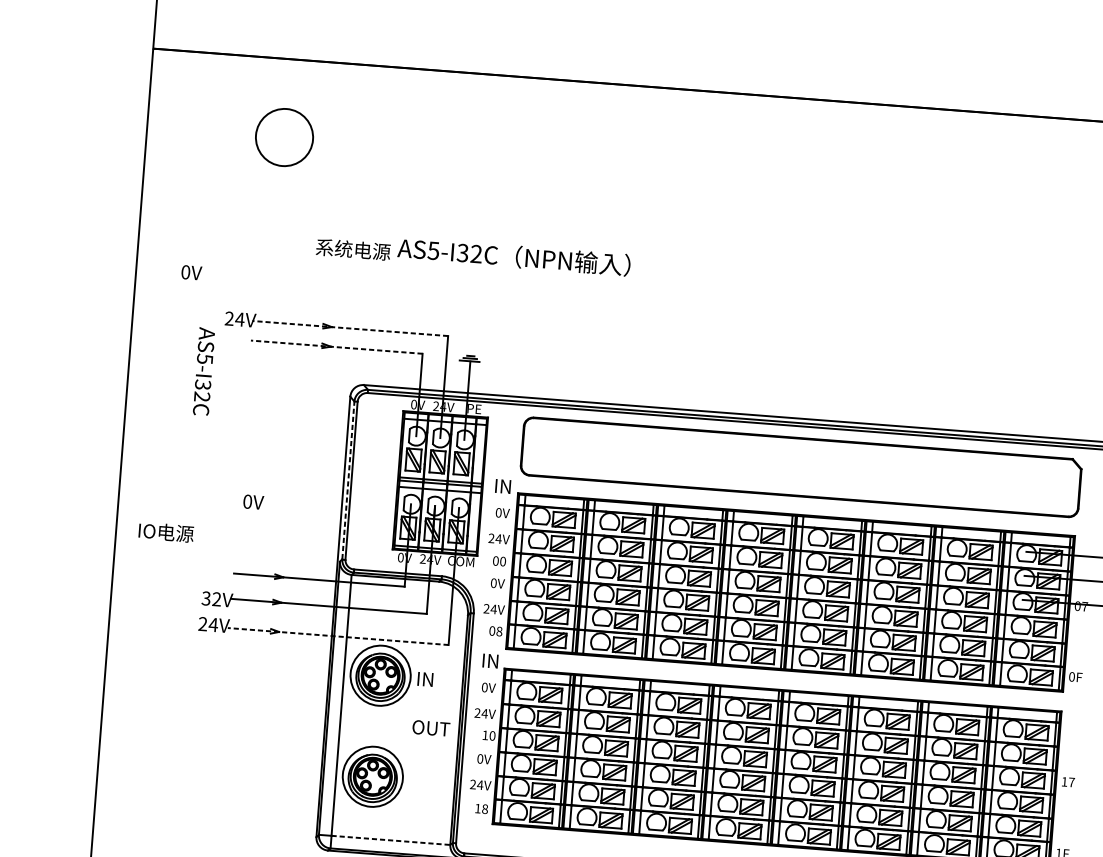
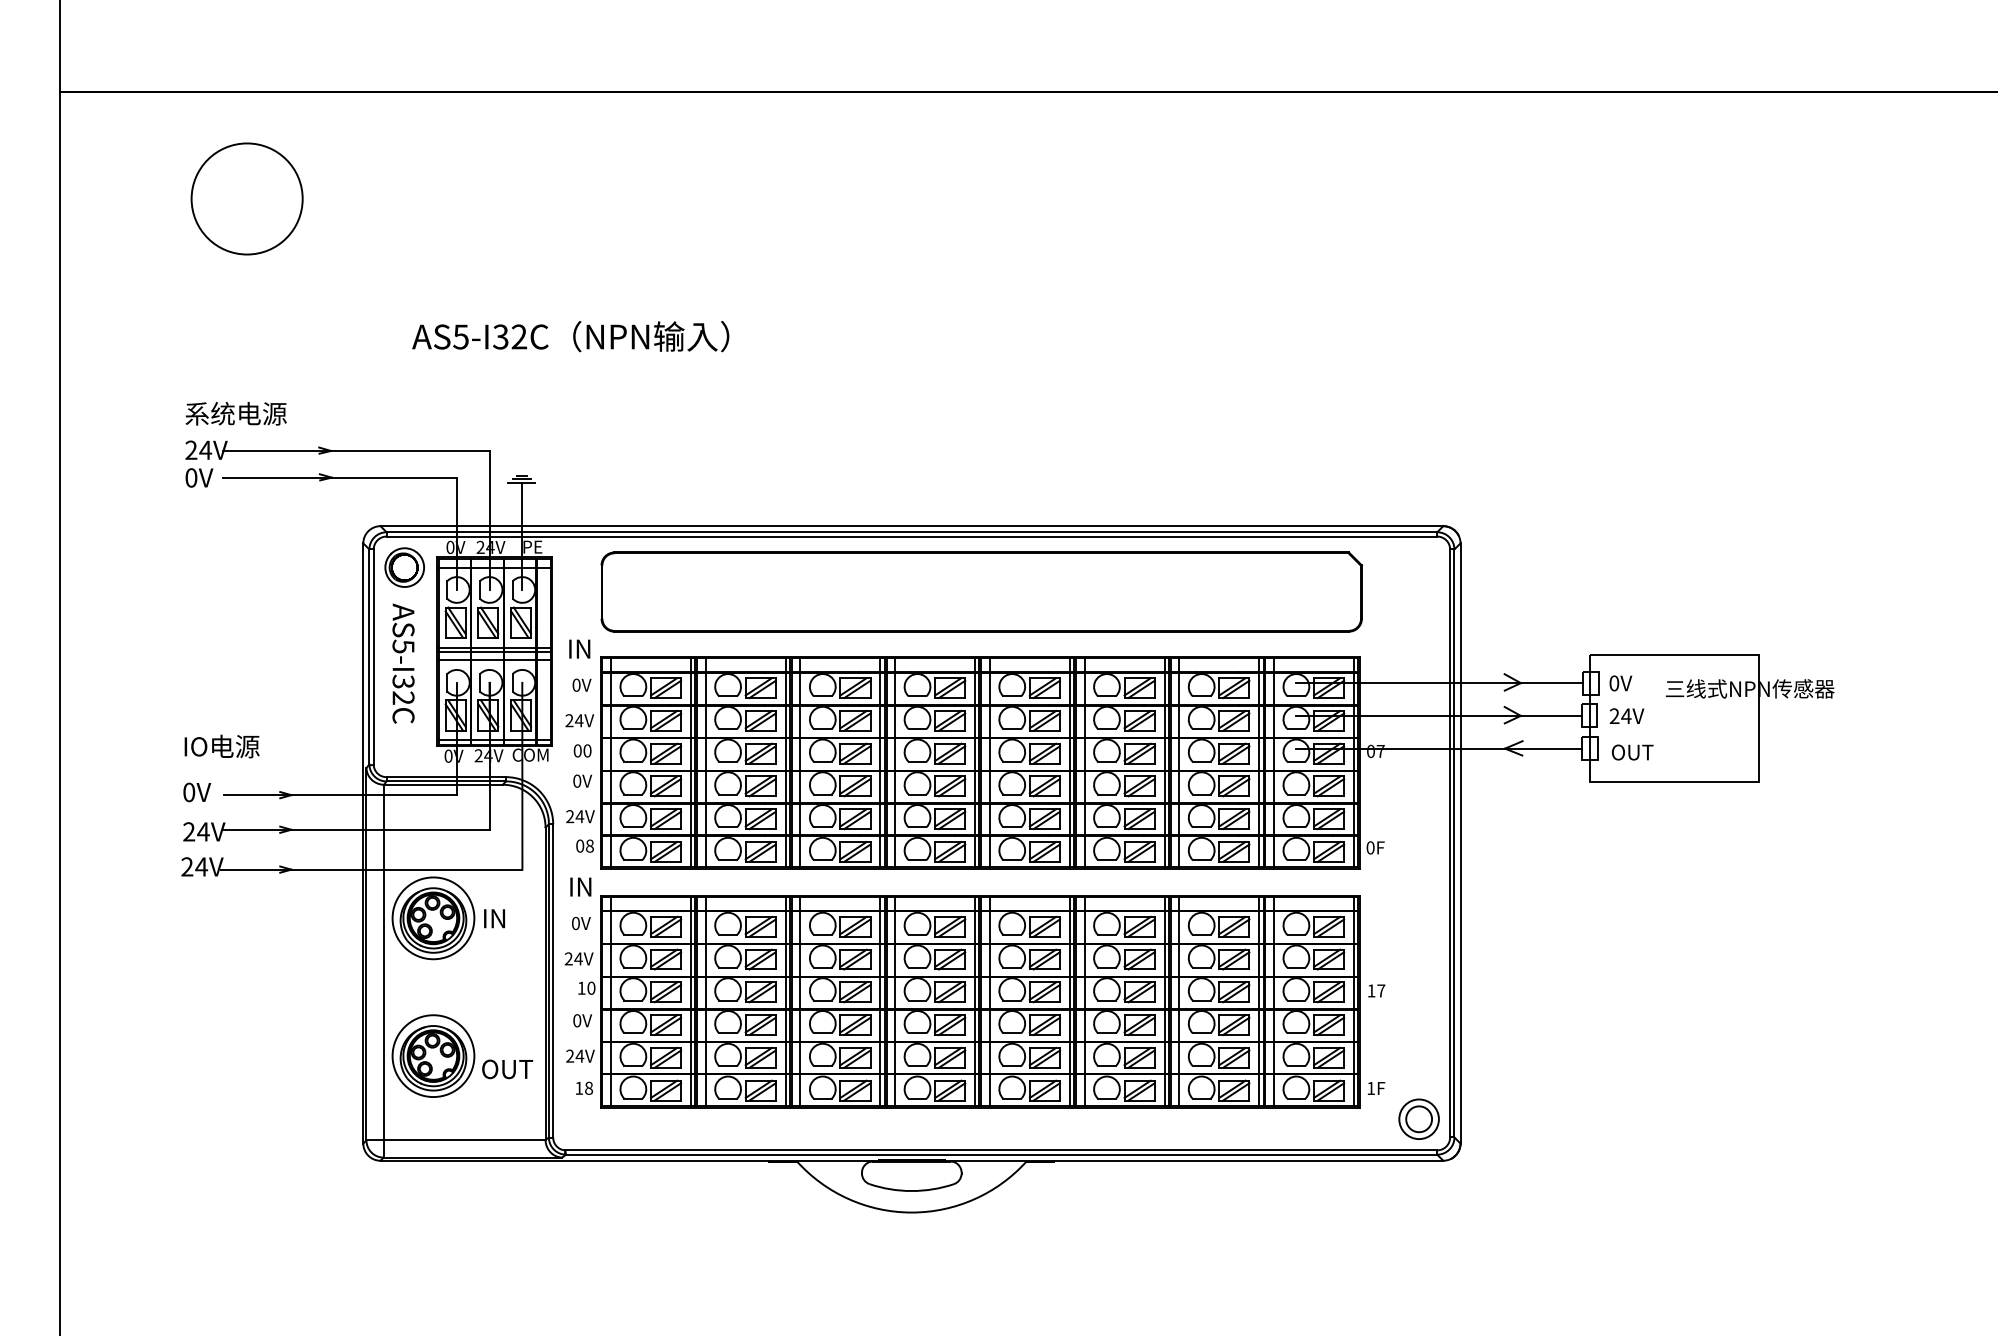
circle: (284, 137) -> (246, 198), size x1.43
text: (352, 249) -> (235, 413), moved
text: (191, 272) -> (199, 477), moved
line: (349, 328) -> (355, 450), dashed -> solid
line: (336, 347) -> (339, 477), dashed -> solid
text: (204, 371) -> (403, 663), moved
part: (379, 416) -> (404, 567), added
line: (348, 480) -> (369, 656), dashed -> solid
text: (253, 502) -> (197, 792), moved
text: (165, 532) -> (221, 746), moved
text: (211, 598) -> (196, 831), 32V -> 24V
line: (337, 636) -> (371, 869), dashed -> solid
text: (431, 728) -> (507, 1069), moved
line: (390, 840) -> (464, 1140), dashed -> solid

